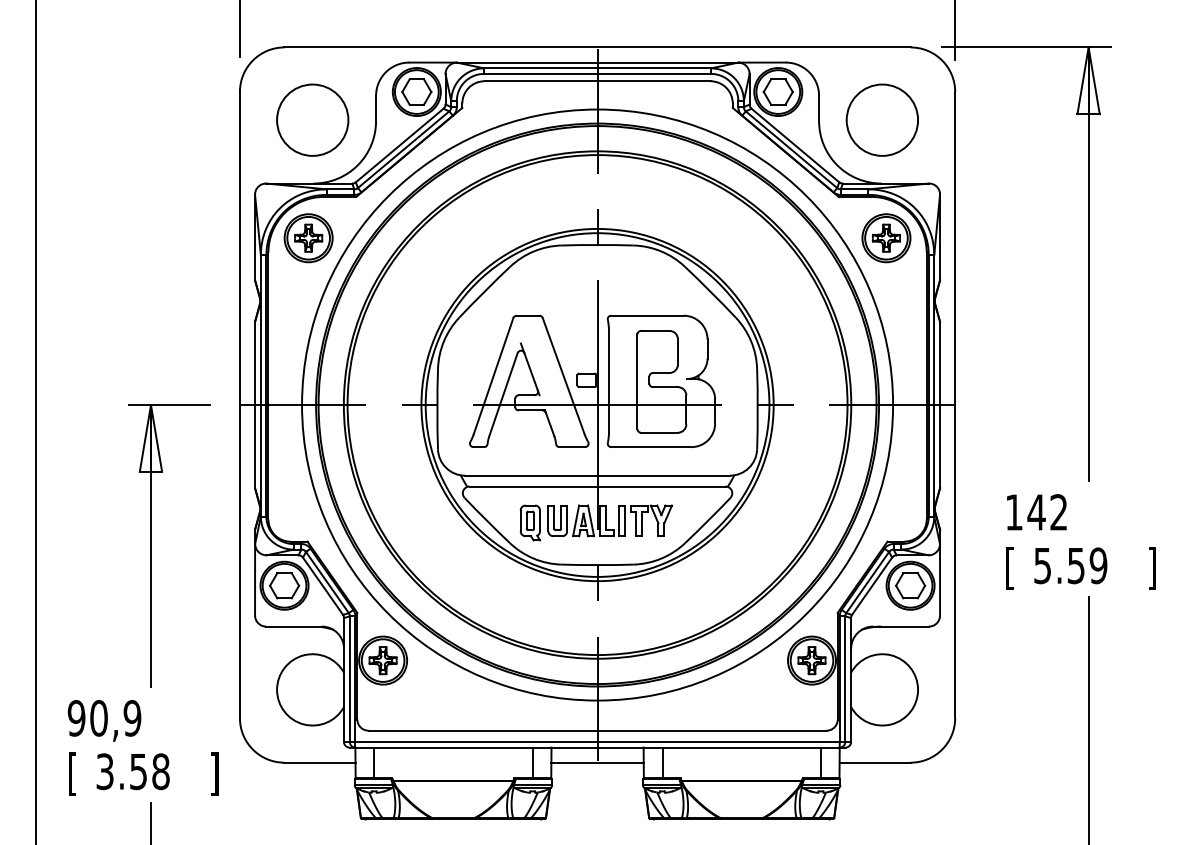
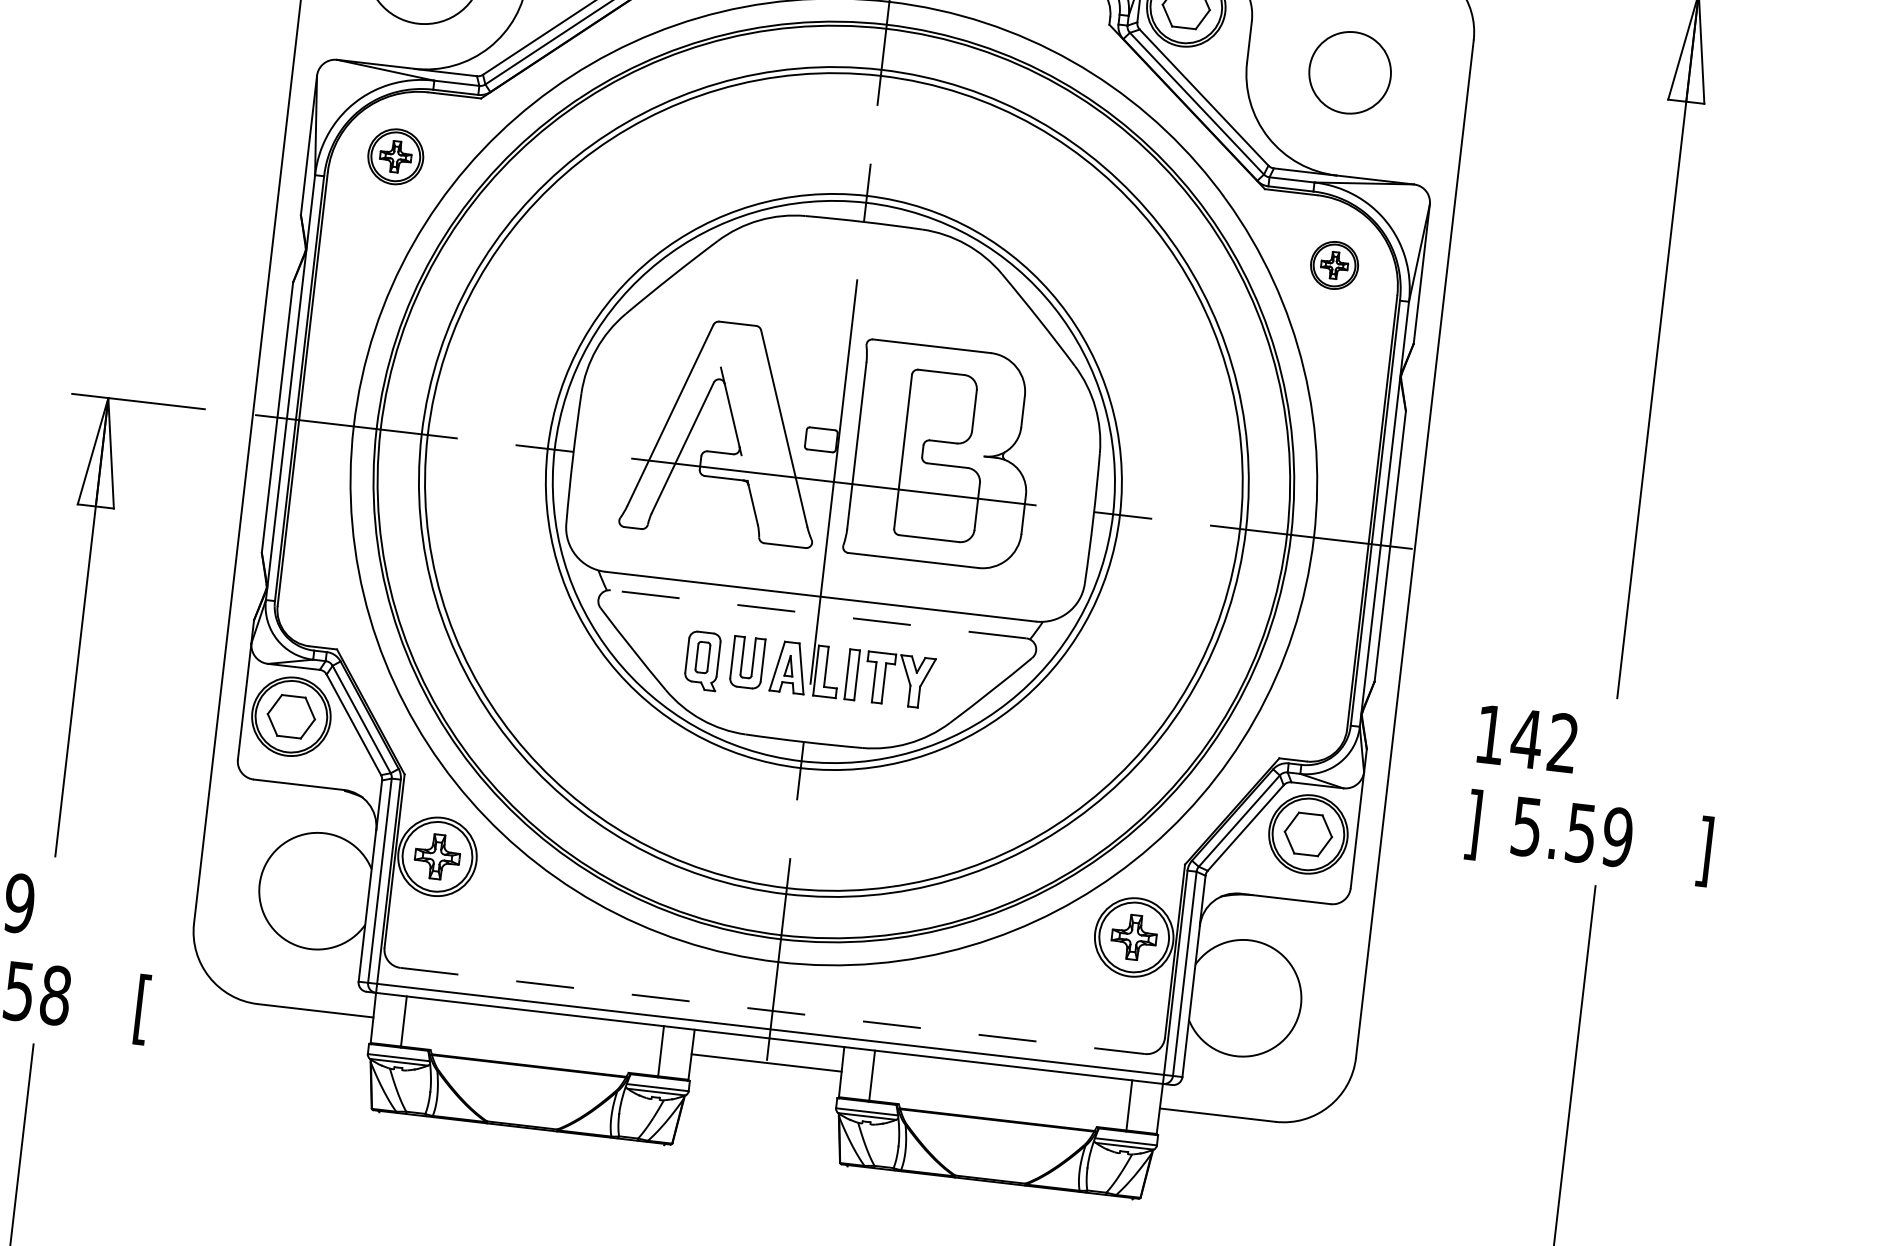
circle: (882, 119) -> (1350, 71), size x0.7
part: (308, 238) -> (395, 157), size x0.7
part: (886, 238) -> (1334, 265), size x0.6
line: (597, 486) -> (818, 614), solid -> dashed
text: (1009, 568) -> (1472, 824), [ -> ]
line: (598, 730) -> (774, 1010), solid -> dashed
text: (214, 773) -> (142, 1008), ] -> [

